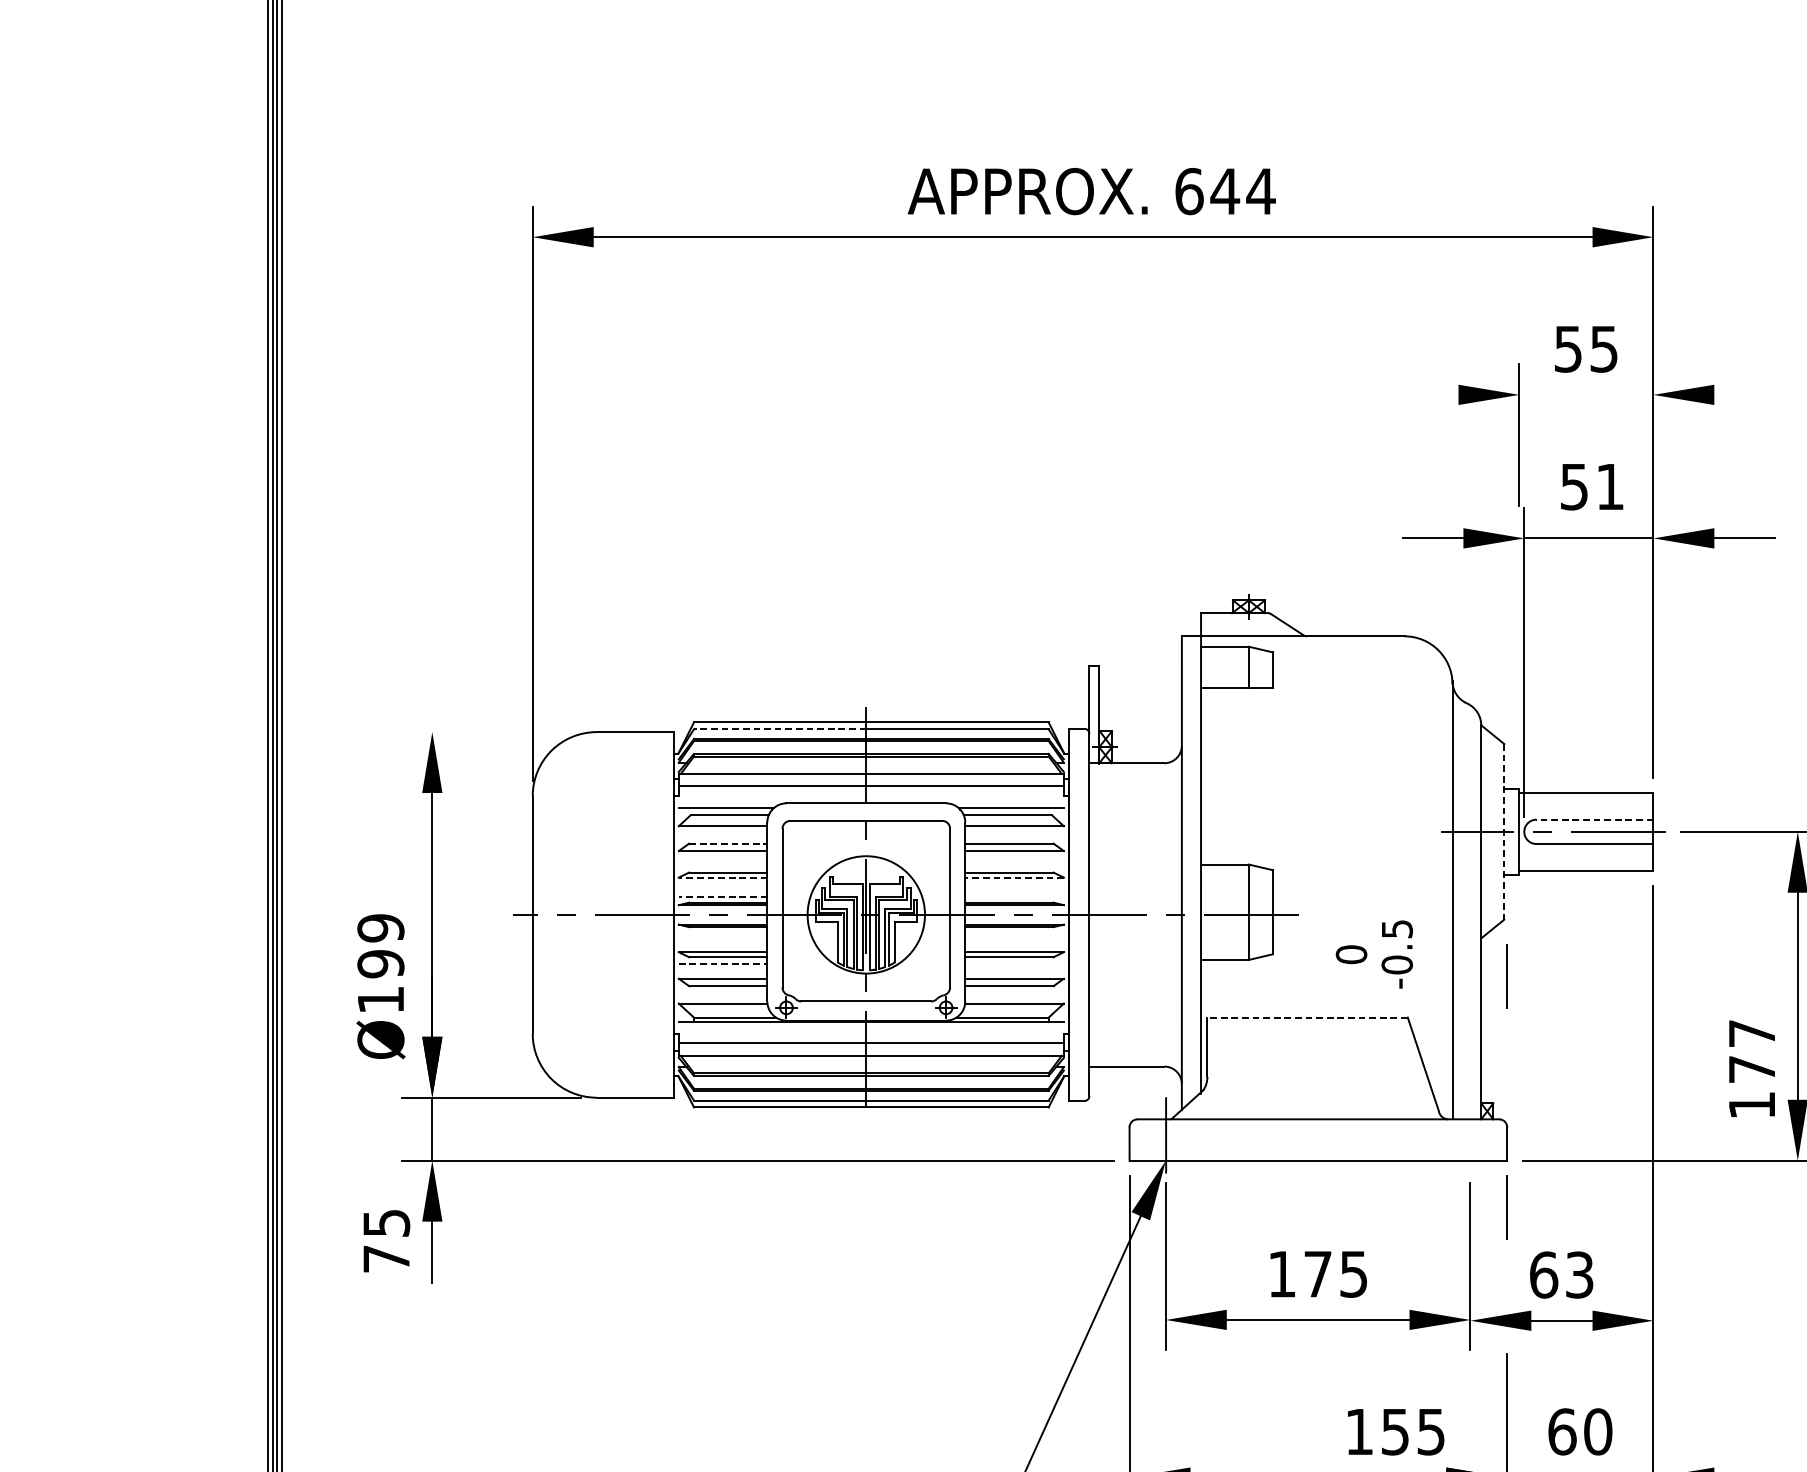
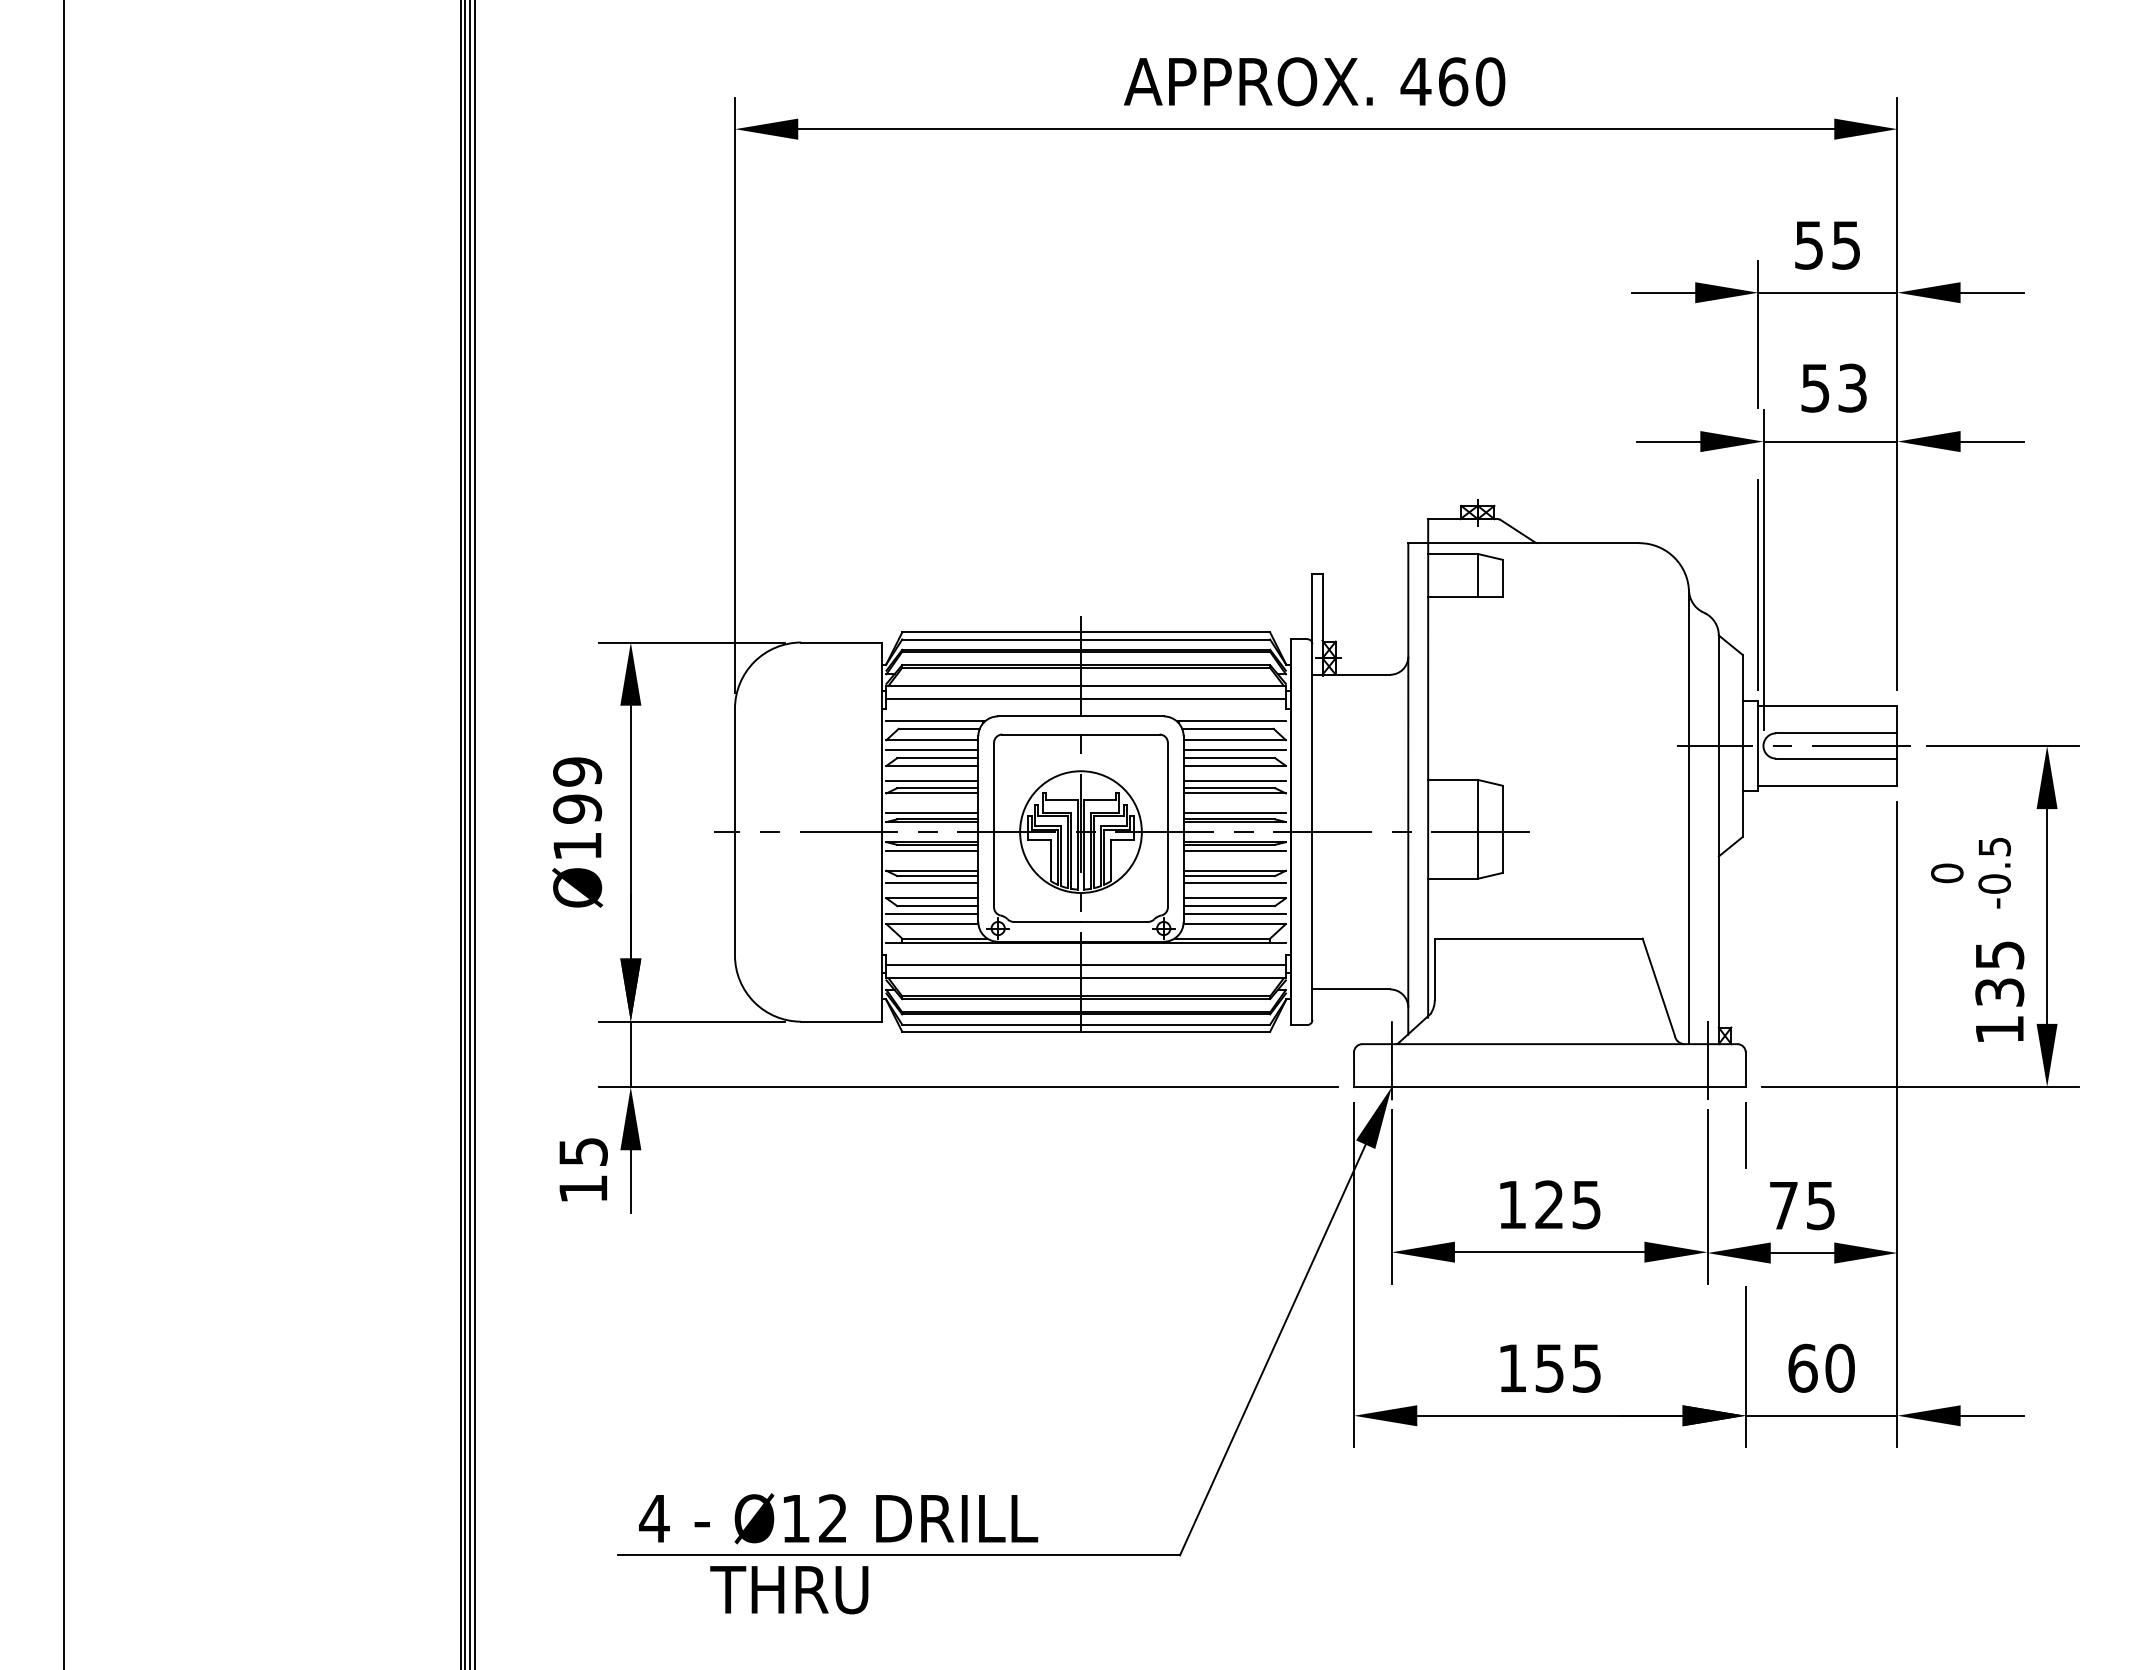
text: (1224, 191) -> (1452, 81), 644 -> 460
line: (1427, 394) -> (1663, 292), added
line: (1586, 394) -> (1827, 292), added
line: (1744, 394) -> (1991, 292), added
text: (1610, 486) -> (1852, 387), 51 -> 53
line: (1519, 676) -> (1758, 584), added
line: (780, 729) -> (991, 639), dashed -> solid
line: (491, 732) -> (692, 642), added
line: (1594, 819) -> (1836, 733), dashed -> solid
line: (1504, 832) -> (1742, 746), dashed -> solid
line: (723, 836) -> (932, 750), added
line: (1014, 836) -> (1234, 750), added
line: (727, 843) -> (937, 758), dashed -> solid
line: (723, 865) -> (932, 780), added
line: (1014, 865) -> (1234, 780), added
line: (723, 877) -> (932, 793), dashed -> solid
line: (1014, 877) -> (1234, 793), dashed -> solid
line: (723, 896) -> (932, 813), dashed -> solid
line: (1014, 896) -> (1234, 813), added
line: (723, 932) -> (932, 850), added
line: (1014, 932) -> (1234, 850), added
text: (1373, 954) -> (1970, 873), moved
line: (723, 964) -> (932, 883), dashed -> solid
line: (1014, 964) -> (1234, 883), added
line: (1506, 976) -> (1745, 895), removed
text: (380, 986) -> (577, 832), moved
line: (723, 994) -> (932, 914), added
line: (1014, 994) -> (1234, 914), added
line: (1307, 1017) -> (1538, 938), dashed -> solid
text: (1751, 1051) -> (1999, 973), 177 -> 135
line: (1470, 1135) -> (1707, 1060), added
text: (386, 1258) -> (583, 1188), 75 -> 15
text: (1318, 1273) -> (1549, 1204), 175 -> 125
text: (1560, 1274) -> (1801, 1205), 63 -> 75
text: (1396, 1432) -> (1550, 1368), moved

